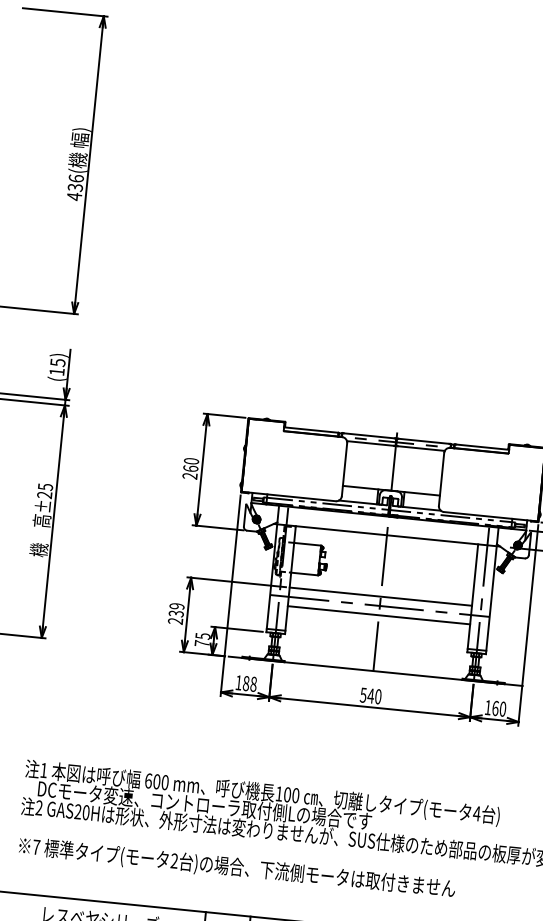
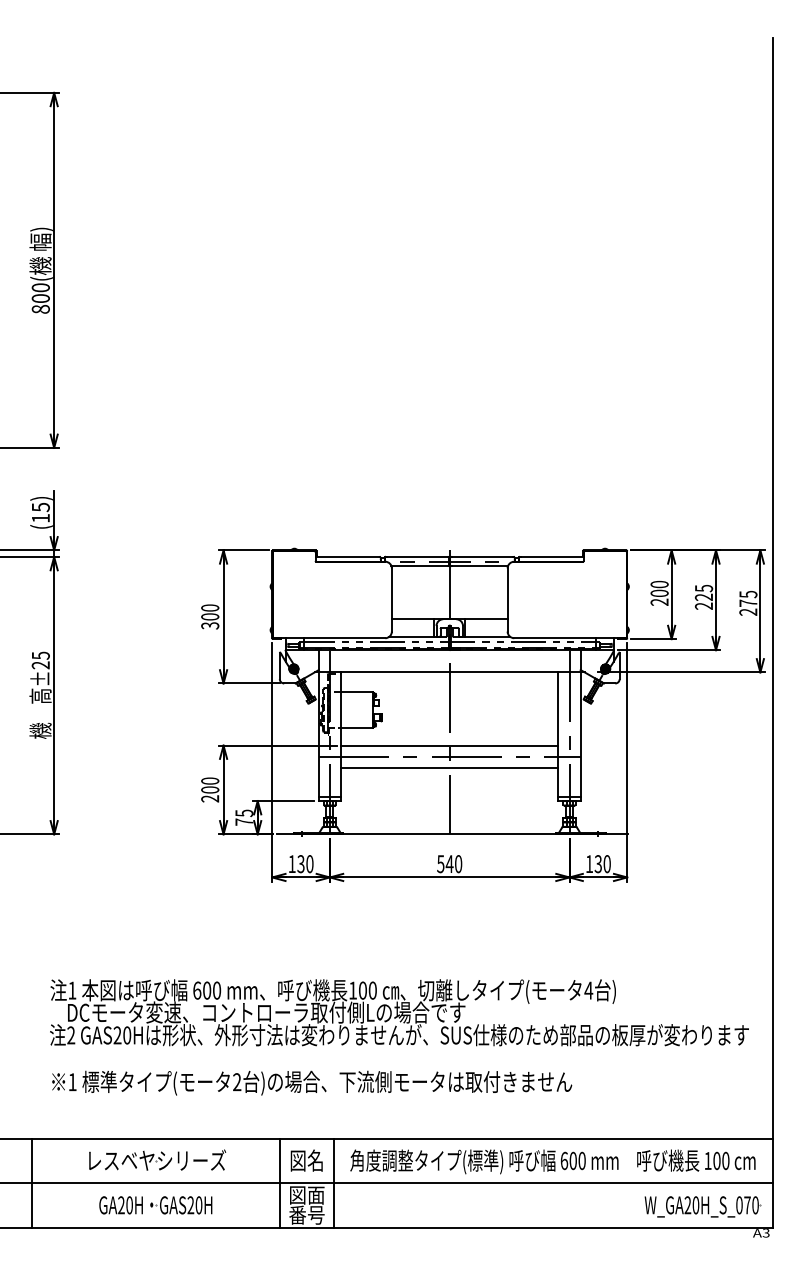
text: (75, 187) -> (40, 298), 436( -> 800(
text: (190, 472) -> (210, 621), 260 -> 300
text: (176, 610) -> (210, 785), 239 -> 200
text: (250, 683) -> (305, 863), 188 -> 130
text: (495, 708) -> (598, 864), 160 -> 130
text: (36, 847) -> (72, 1082), 7 -> 1

